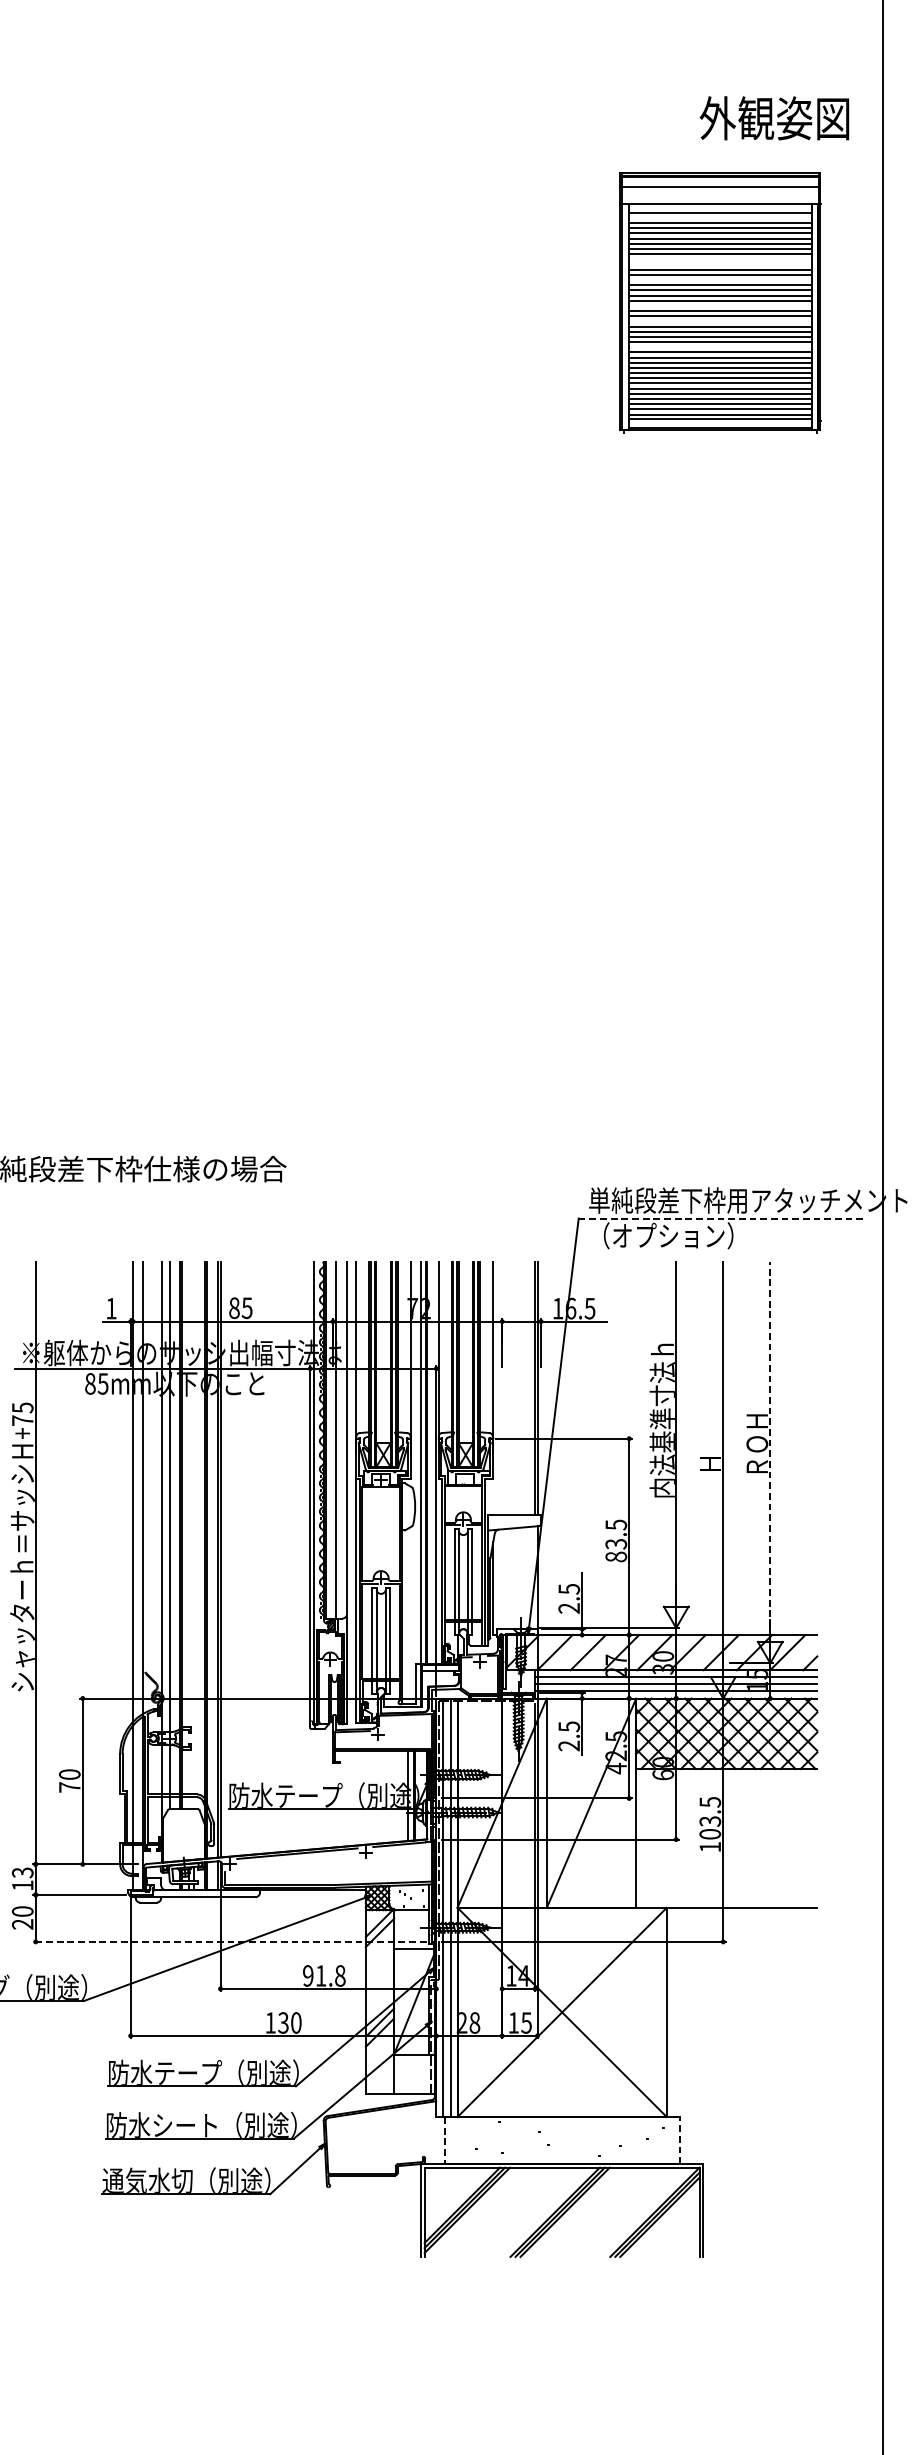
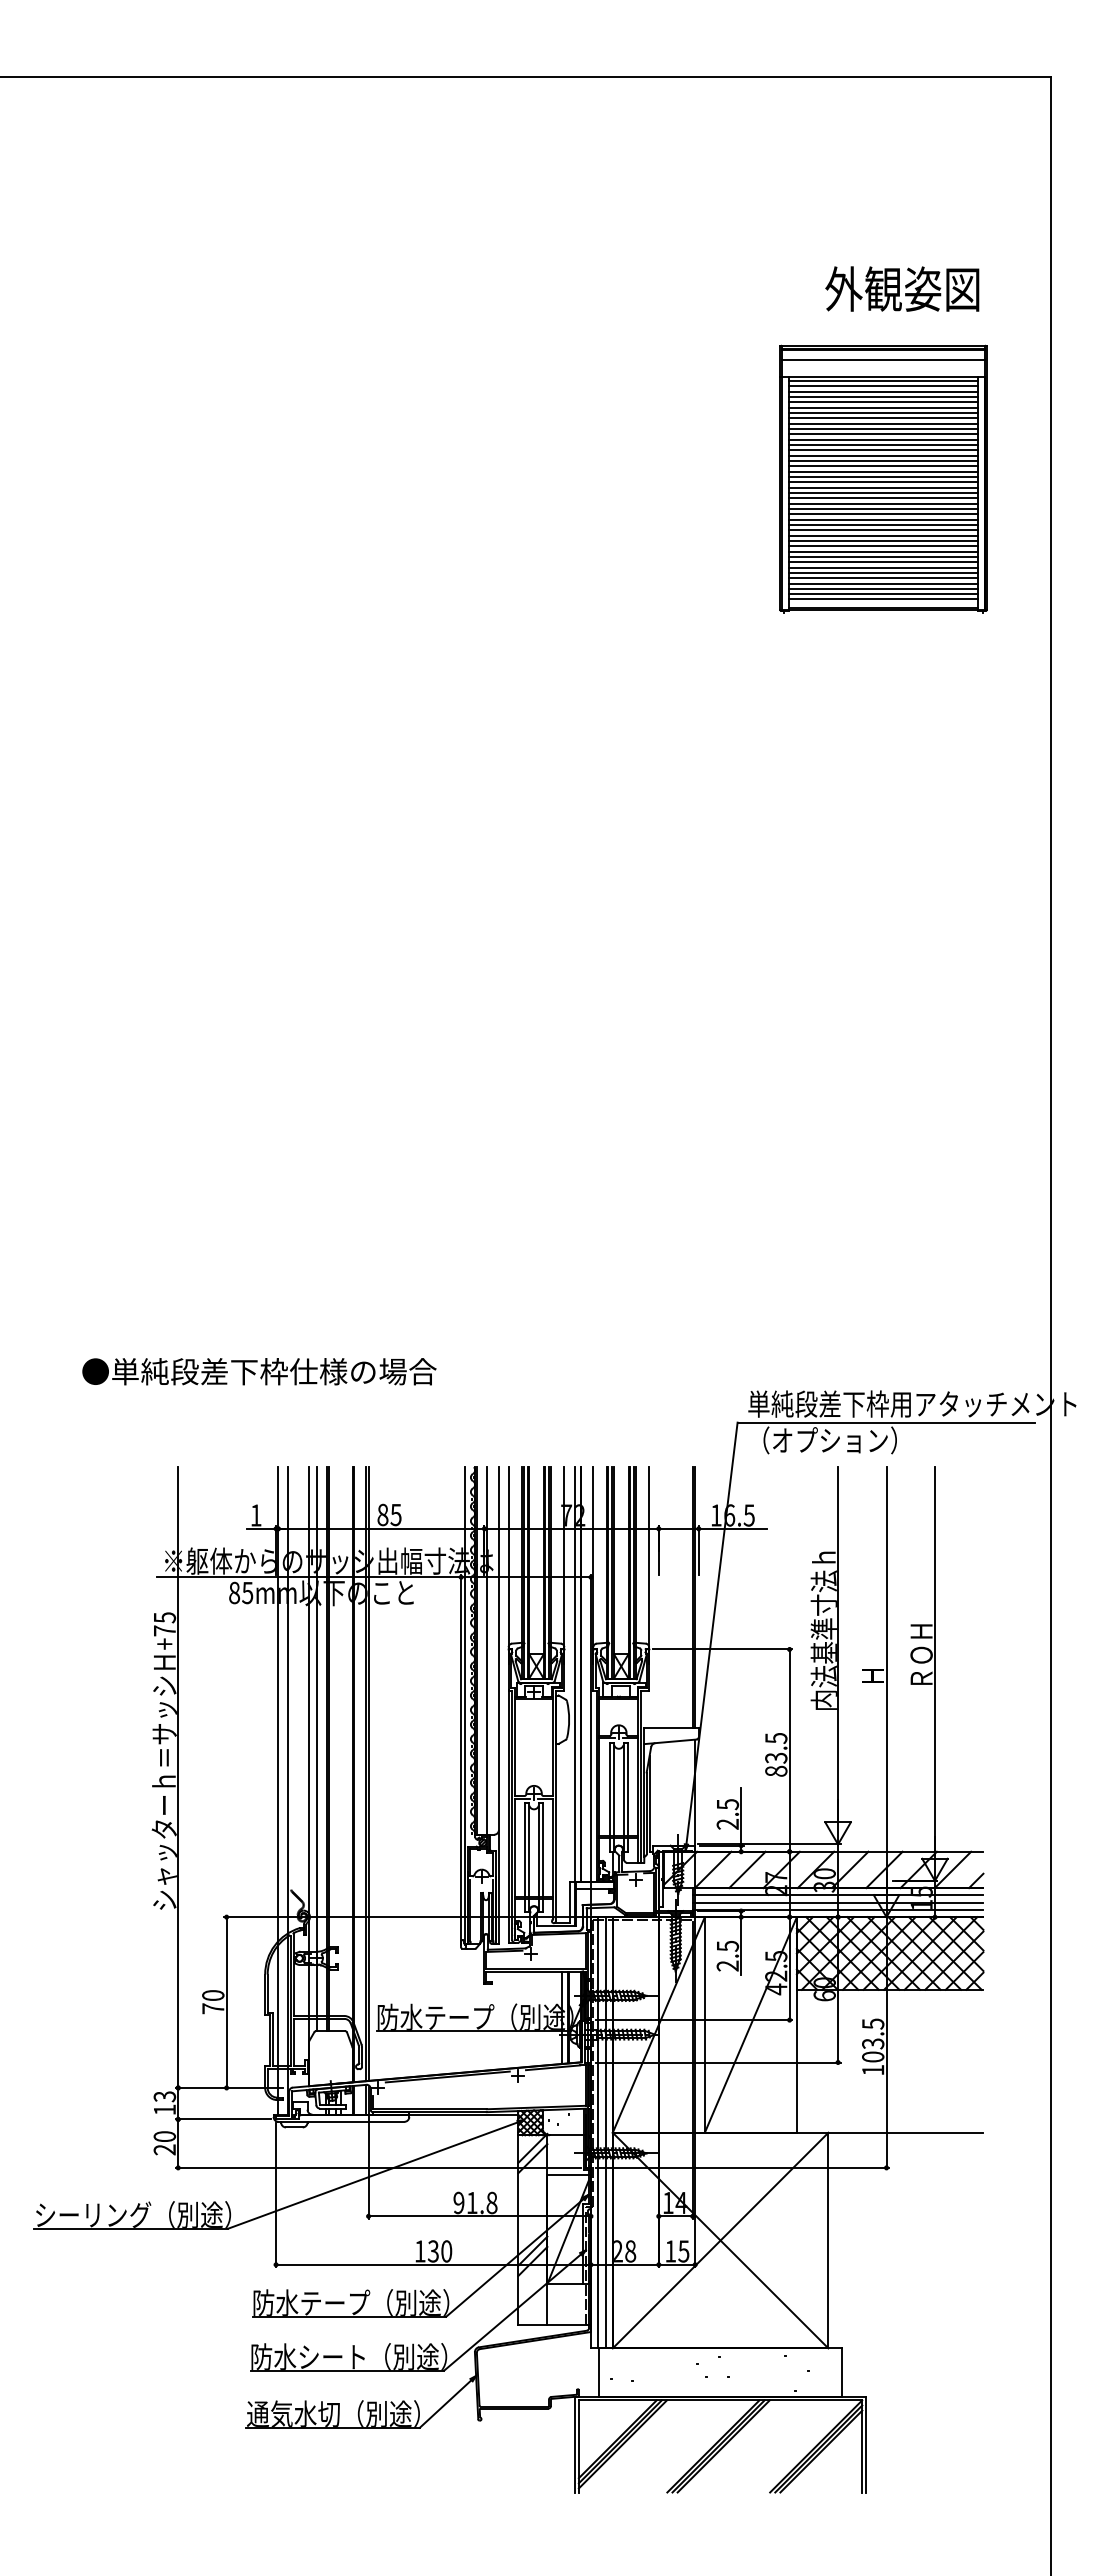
text: (774, 117) -> (902, 288), moved
line: (720, 208) -> (883, 381), added
line: (720, 217) -> (883, 391), added
line: (720, 259) -> (883, 434), added
line: (720, 264) -> (883, 439), added
line: (720, 279) -> (883, 455), added
line: (720, 306) -> (883, 482), added
line: (720, 321) -> (883, 498), added
line: (720, 346) -> (883, 524), added
line: (723, 1218) -> (886, 1422), dashed -> solid
line: (769, 1449) -> (934, 1660), dashed -> solid
line: (230, 1941) -> (378, 2167), dashed -> solid
line: (679, 2140) -> (841, 2372), dashed -> solid
line: (444, 2141) -> (599, 2373), dashed -> solid

